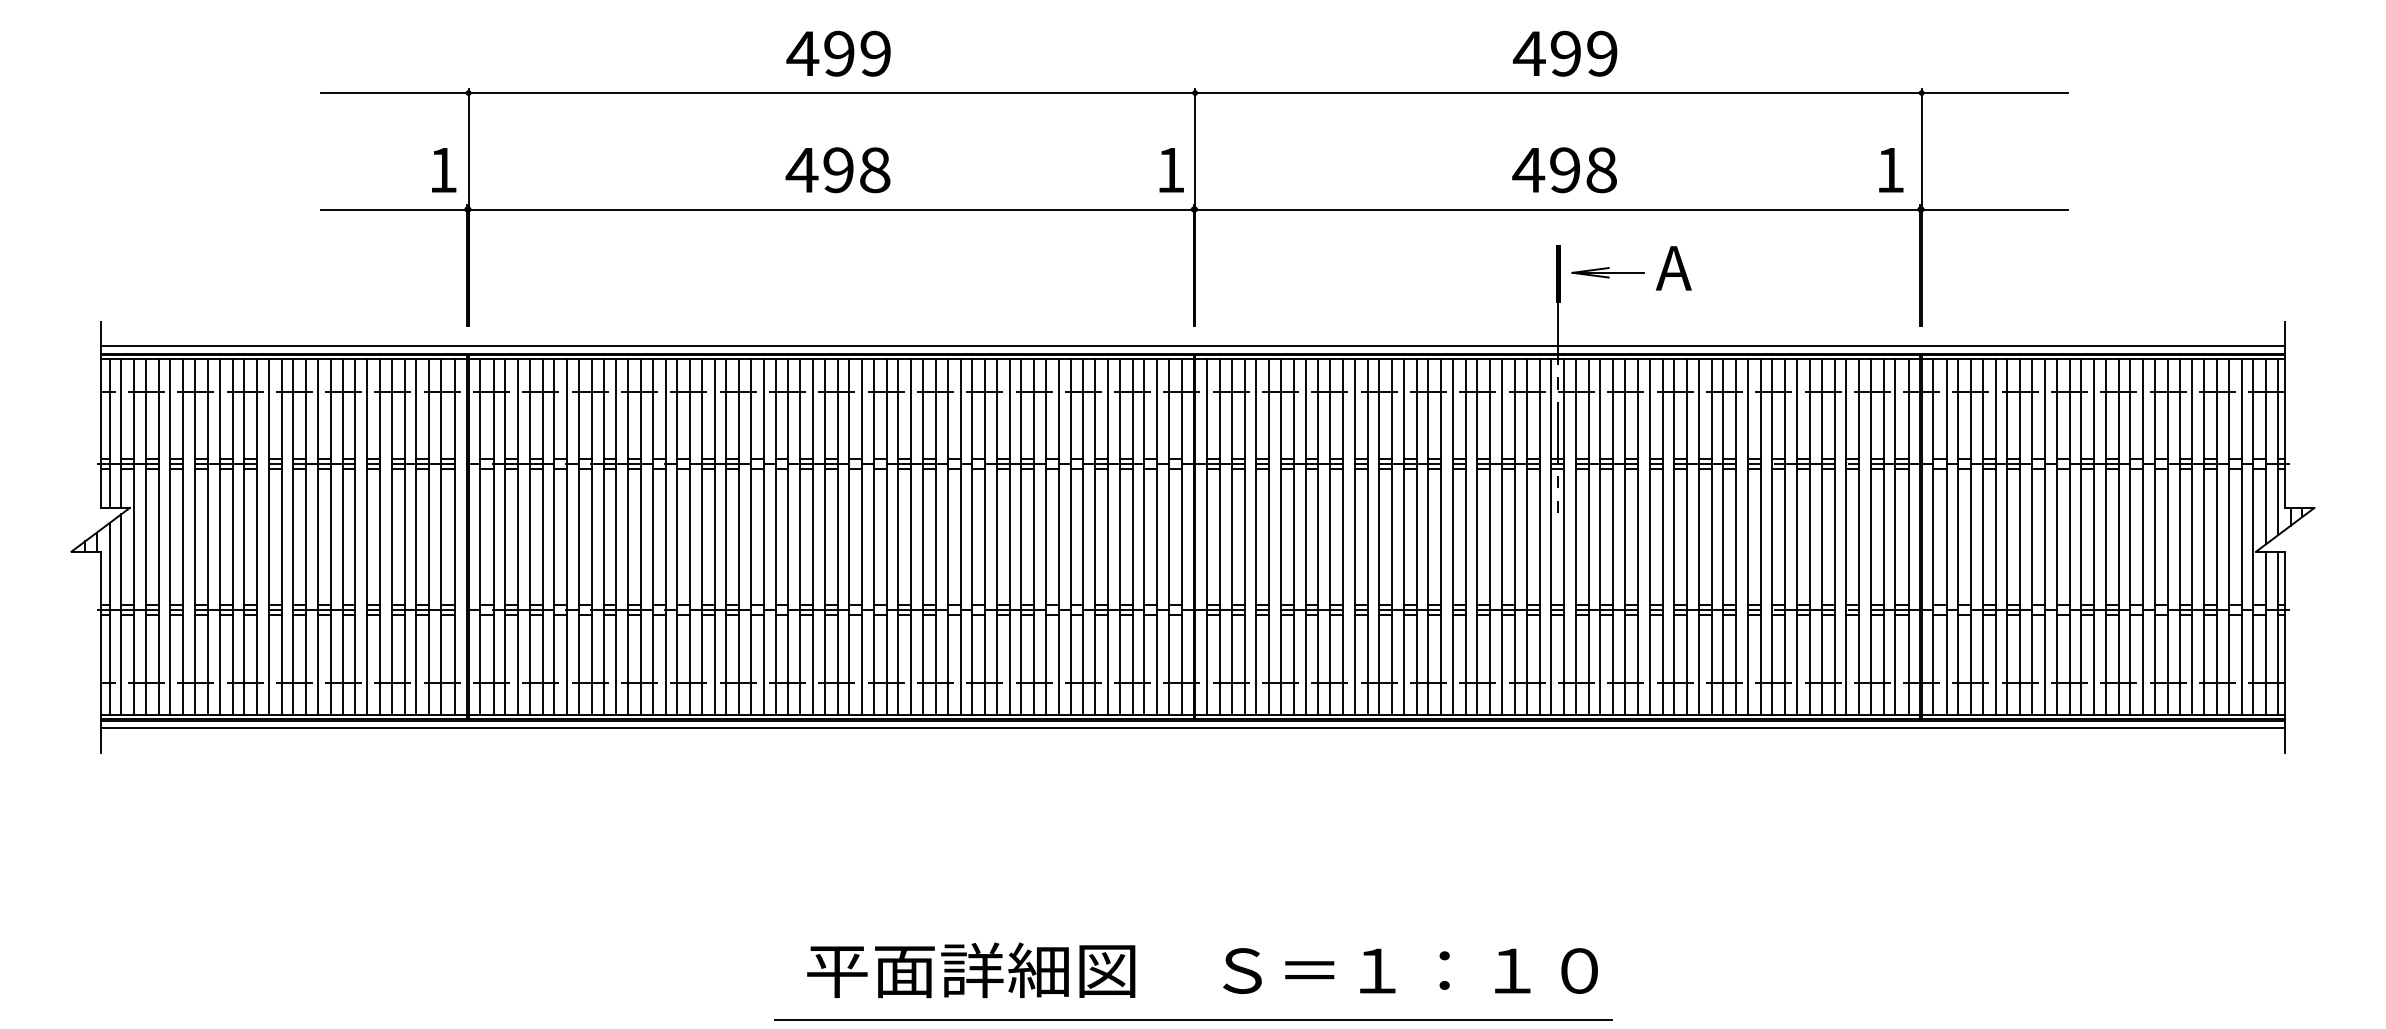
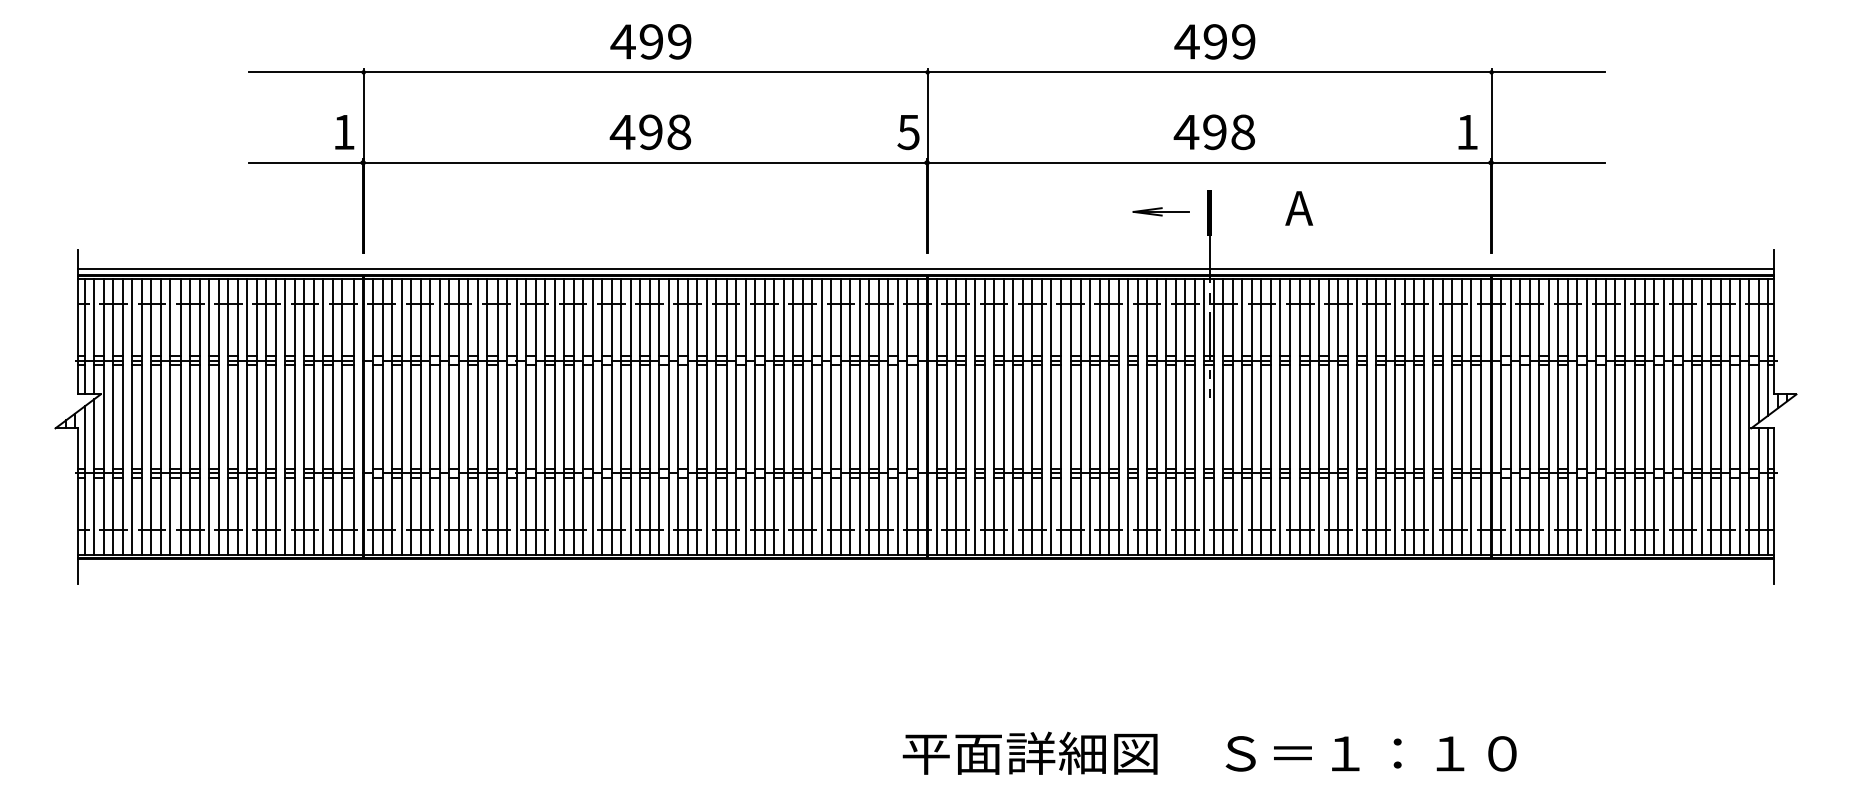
text: (1170, 170) -> (908, 132), 1 -> 5
part: (1607, 272) -> (1160, 211), moved
line: (1192, 727) -> (925, 564), removed
text: (1202, 970) -> (1209, 753), moved
line: (1192, 1019) -> (925, 791), removed

